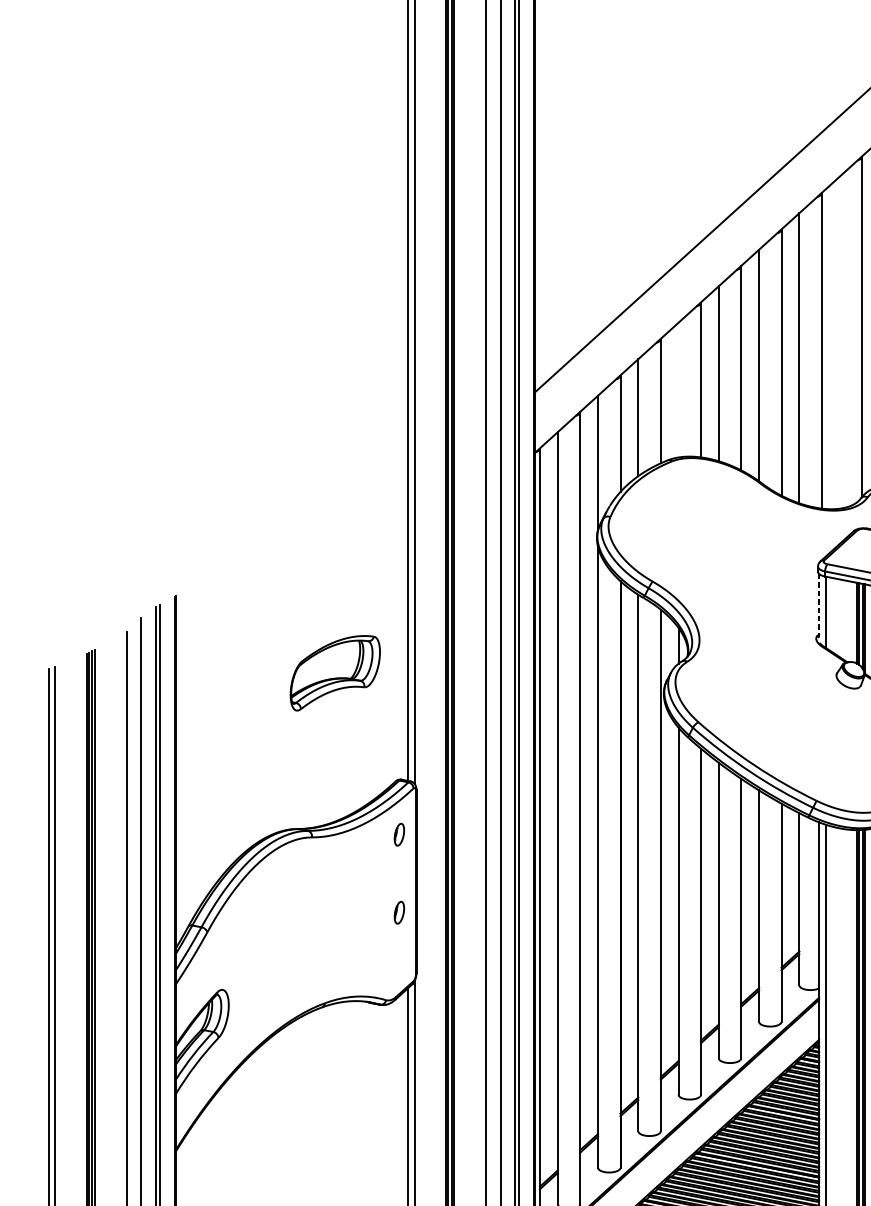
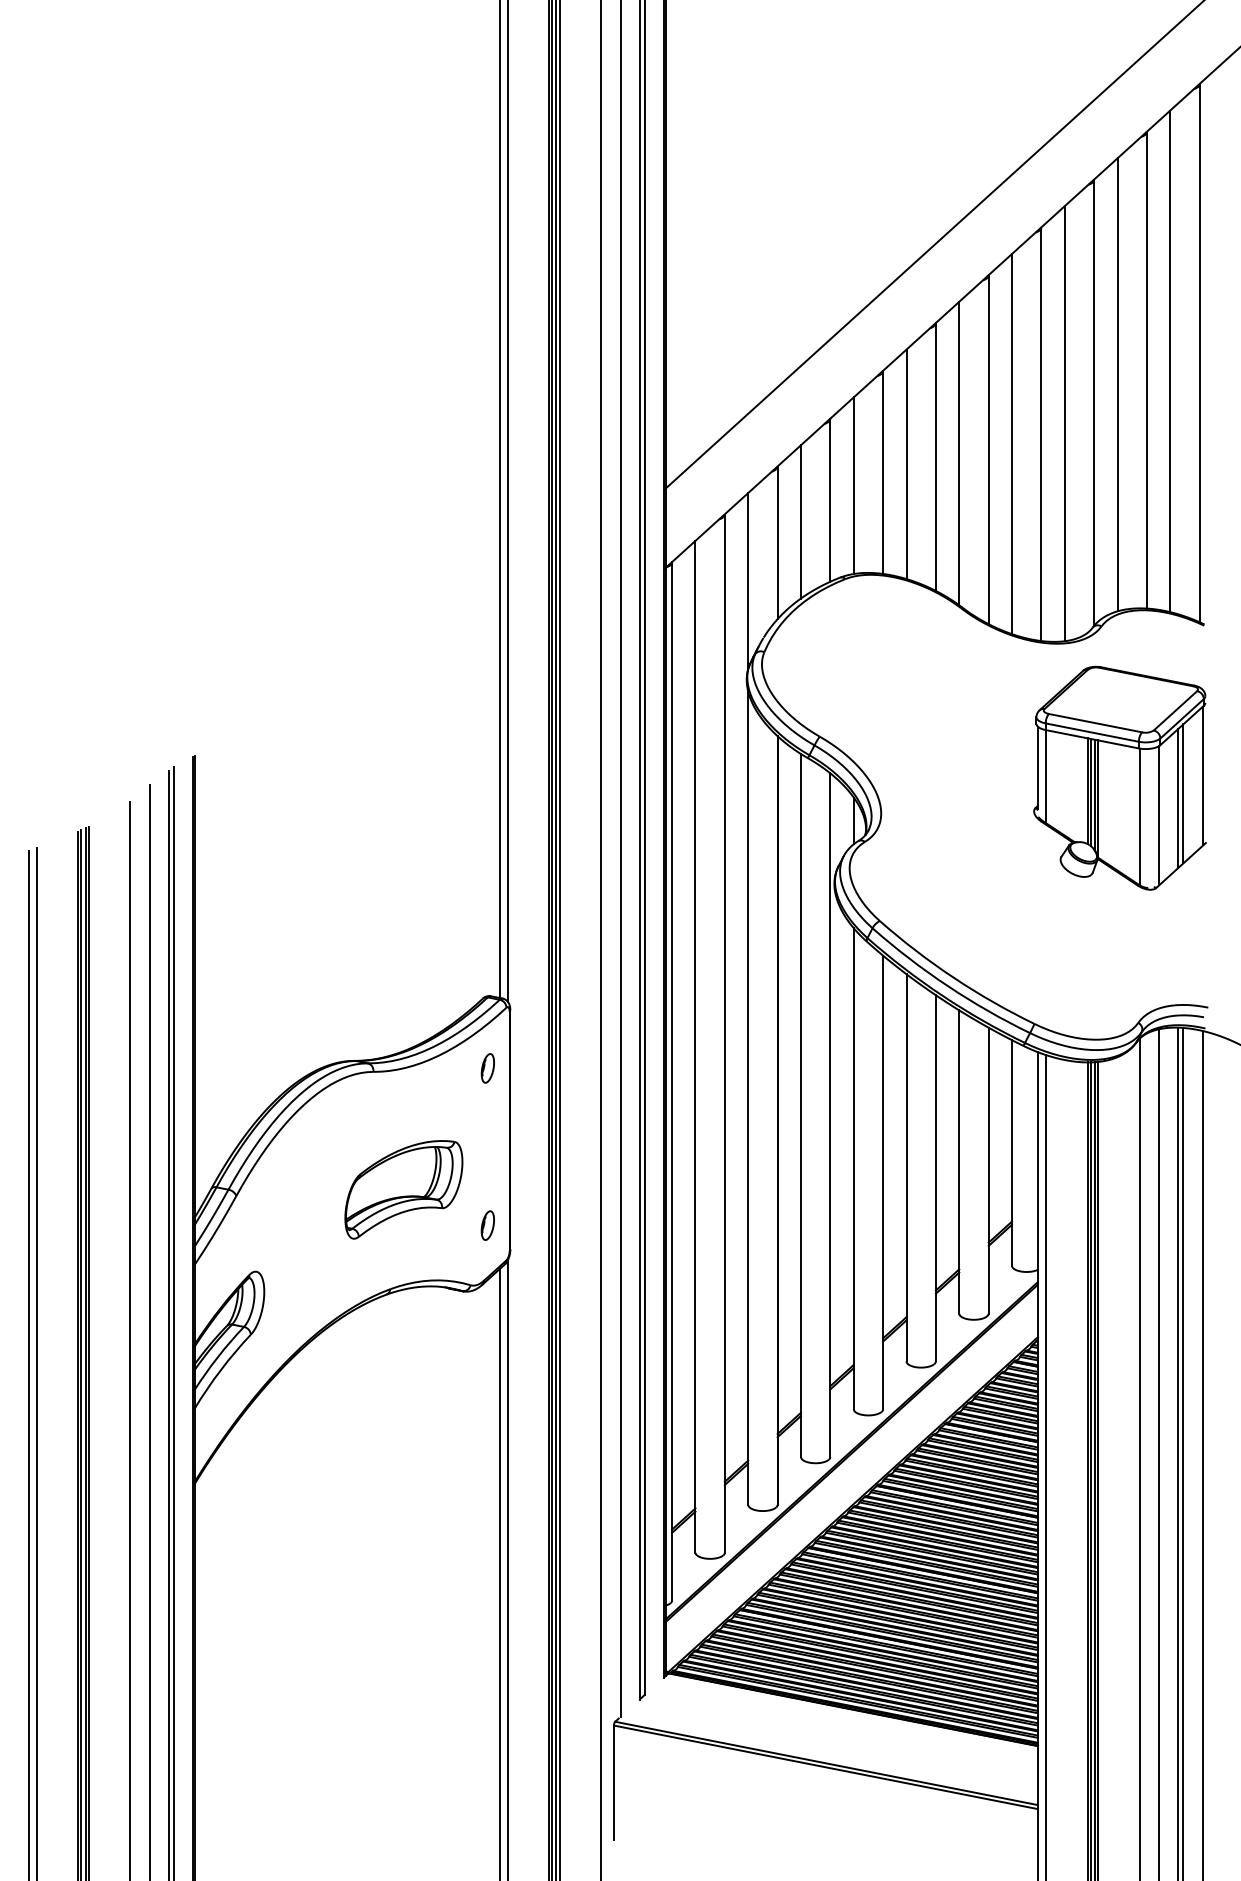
line: (839, 342) -> (1064, 423), added
line: (678, 389) -> (853, 485), added
line: (818, 605) -> (1037, 768), dashed -> solid
part: (335, 673) -> (403, 1189), moved
part: (399, 912) -> (487, 1225), moved

